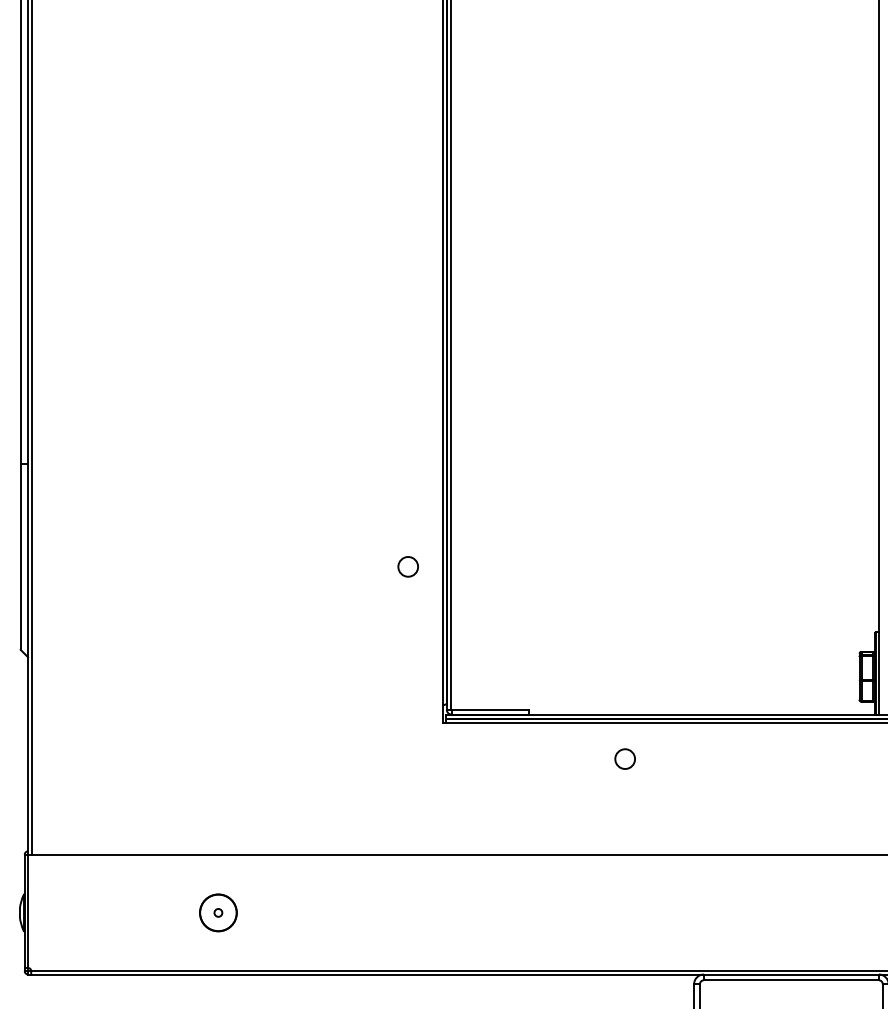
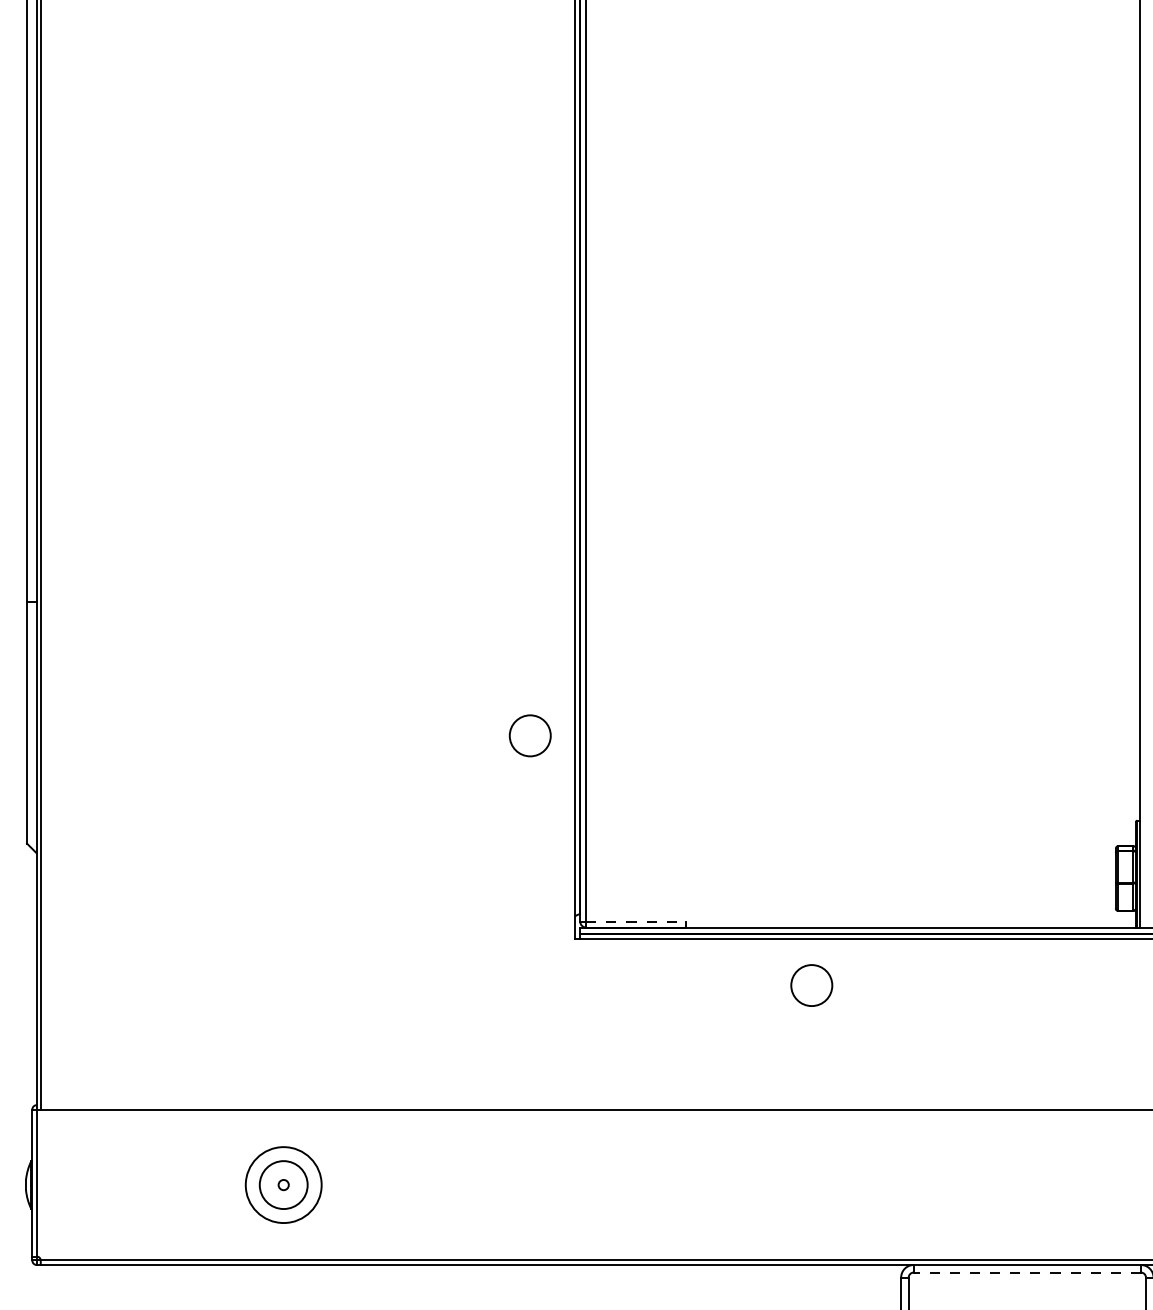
circle: (407, 566) -> (529, 735), size x1.6
line: (490, 709) -> (636, 921), solid -> dashed
circle: (624, 758) -> (810, 984), size x1.6
circle: (218, 912) -> (283, 1184), size x1.6
line: (791, 980) -> (1027, 1272), solid -> dashed

